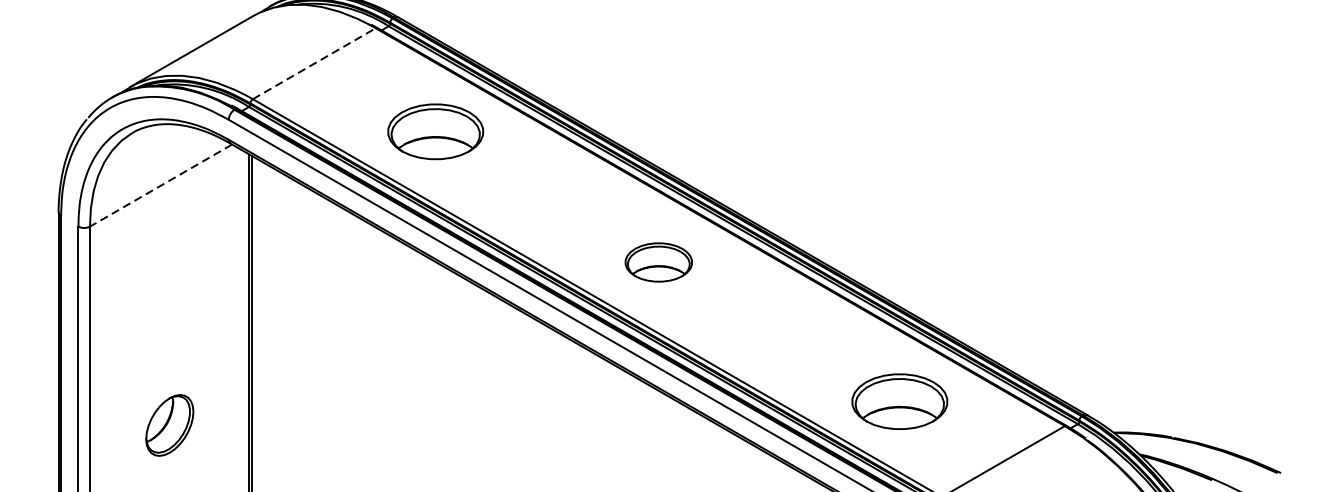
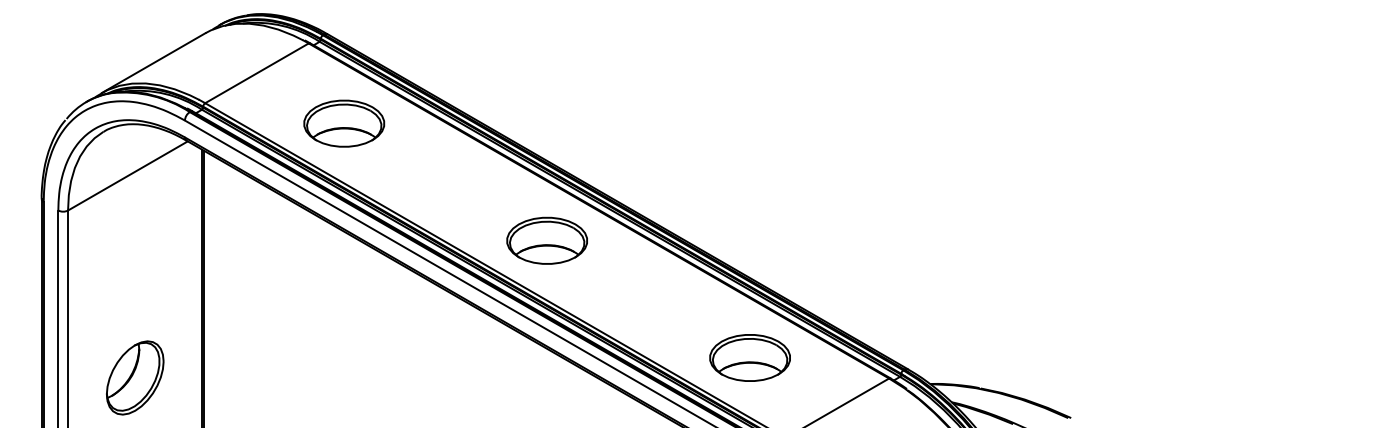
line: (314, 63) -> (257, 73), dashed -> solid
part: (436, 131) -> (344, 123), moved
line: (160, 186) -> (127, 176), dashed -> solid
part: (658, 262) -> (546, 240), size x1.43
part: (170, 424) -> (135, 377), size x1.43

